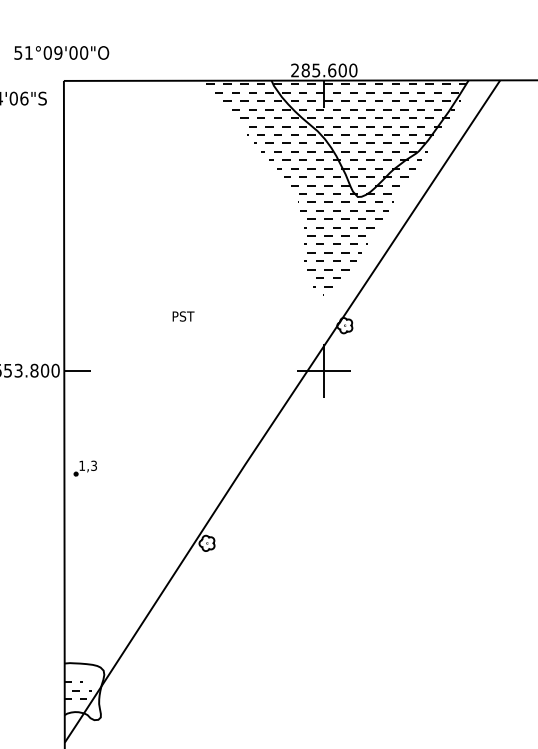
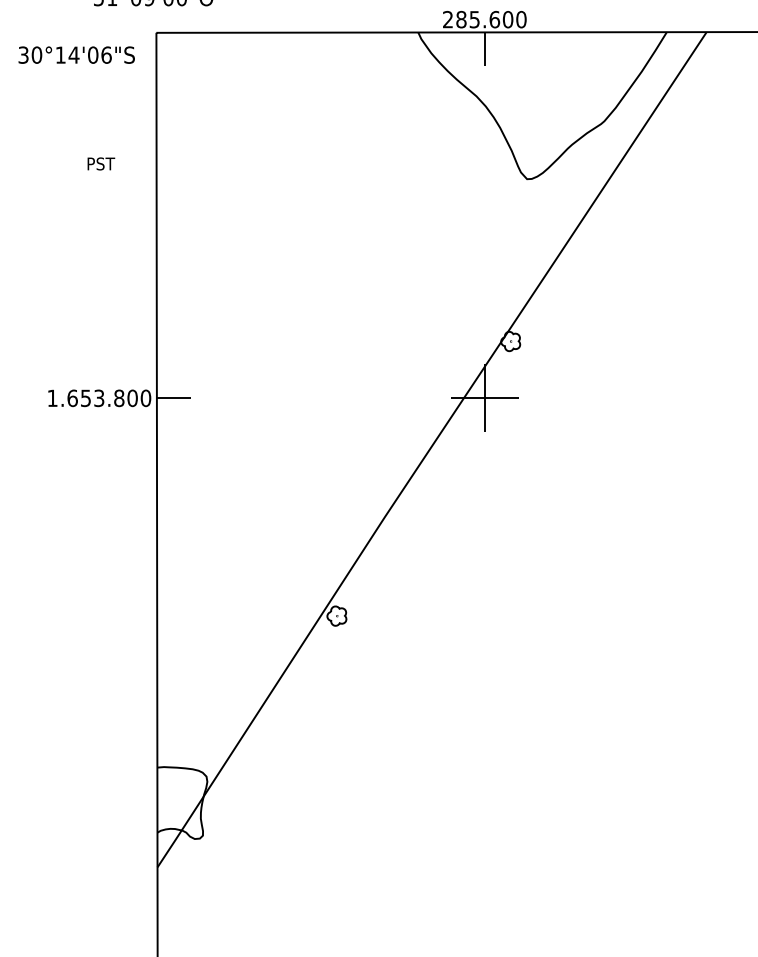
hatch: (336, 189) -> (500, 169), removed
text: (183, 316) -> (101, 163), moved
part: (85, 468) -> (183, 521), removed
hatch: (78, 690) -> (174, 801), removed

